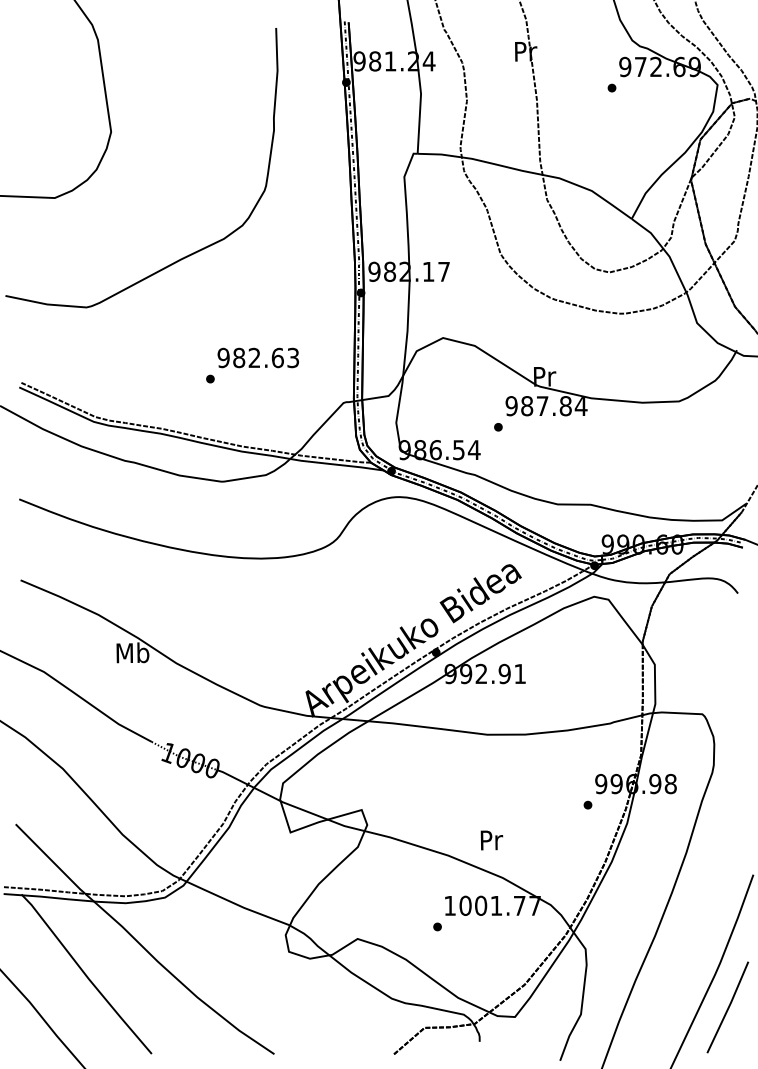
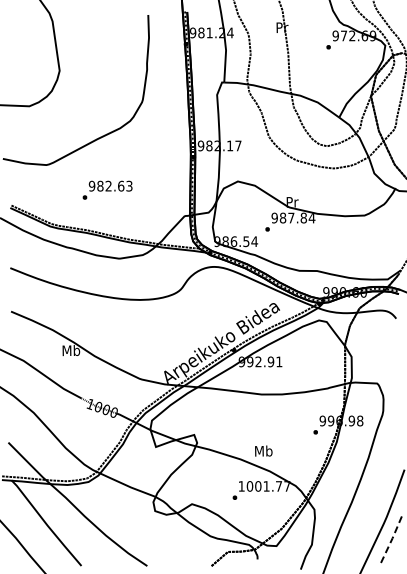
text: (252, 364) -> (107, 189), moved
text: (490, 838) -> (263, 450), Pr -> Mb
line: (729, 1006) -> (391, 540), solid -> dashed

